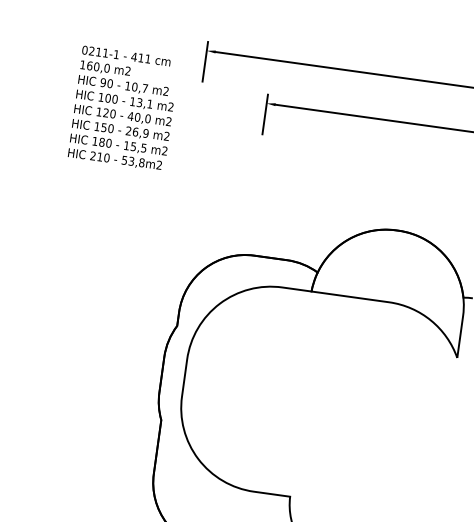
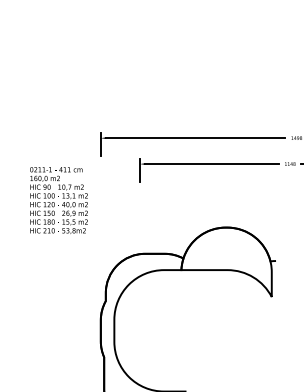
text: (122, 108) -> (58, 200), moved

